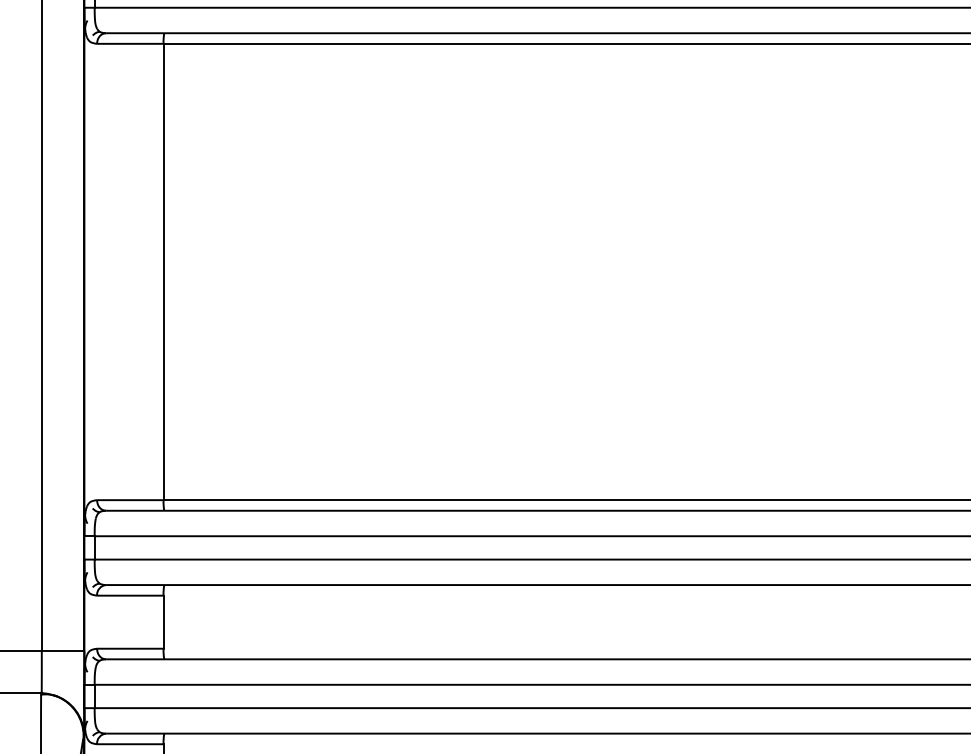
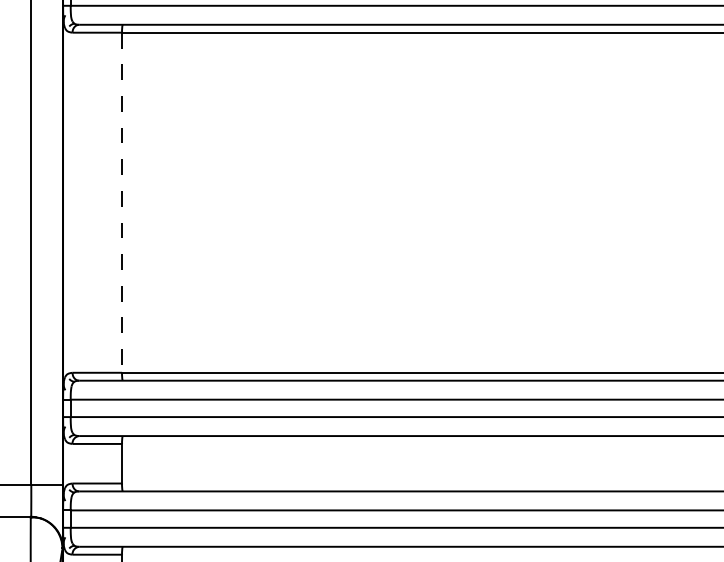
line: (163, 272) -> (122, 203), solid -> dashed

